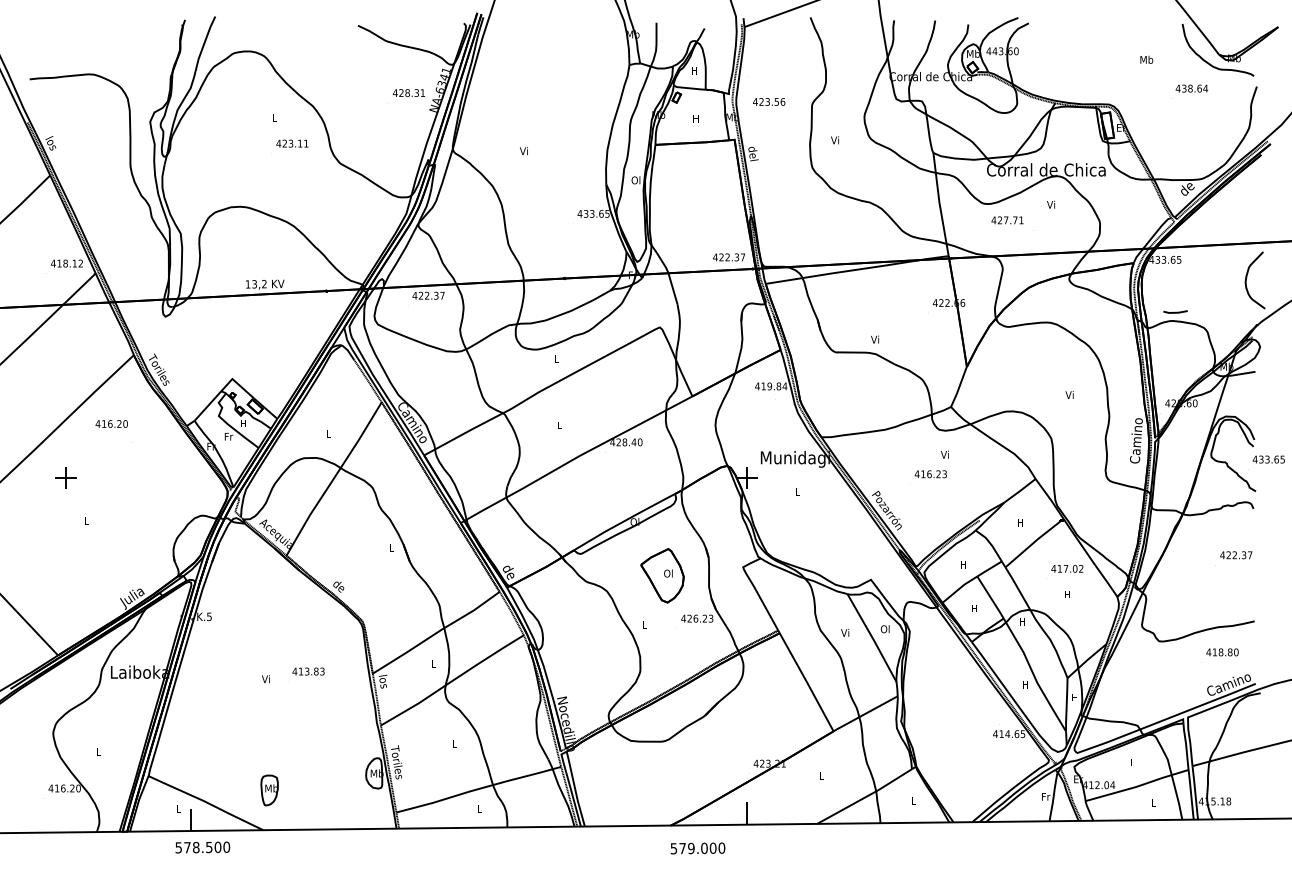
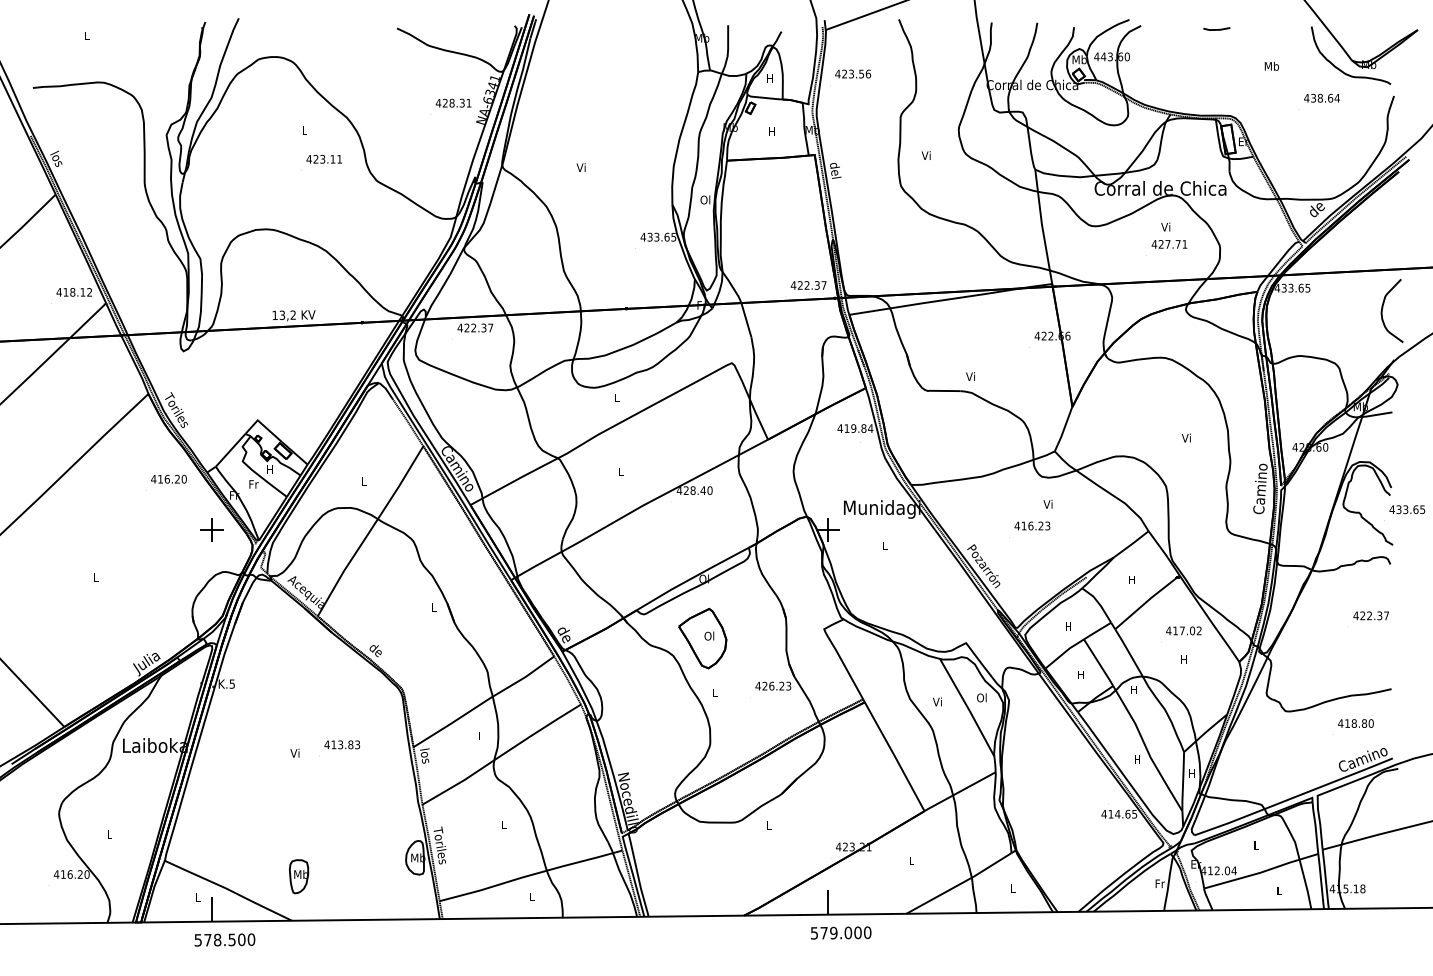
text: (769, 101) -> (853, 73), moved
text: (1007, 220) -> (1169, 244), moved
line: (1175, 312) -> (1216, 29), moved
text: (111, 423) -> (168, 478), moved
part: (65, 477) -> (211, 529), moved
part: (662, 575) -> (702, 638), moved
text: (698, 847) -> (841, 932), moved

